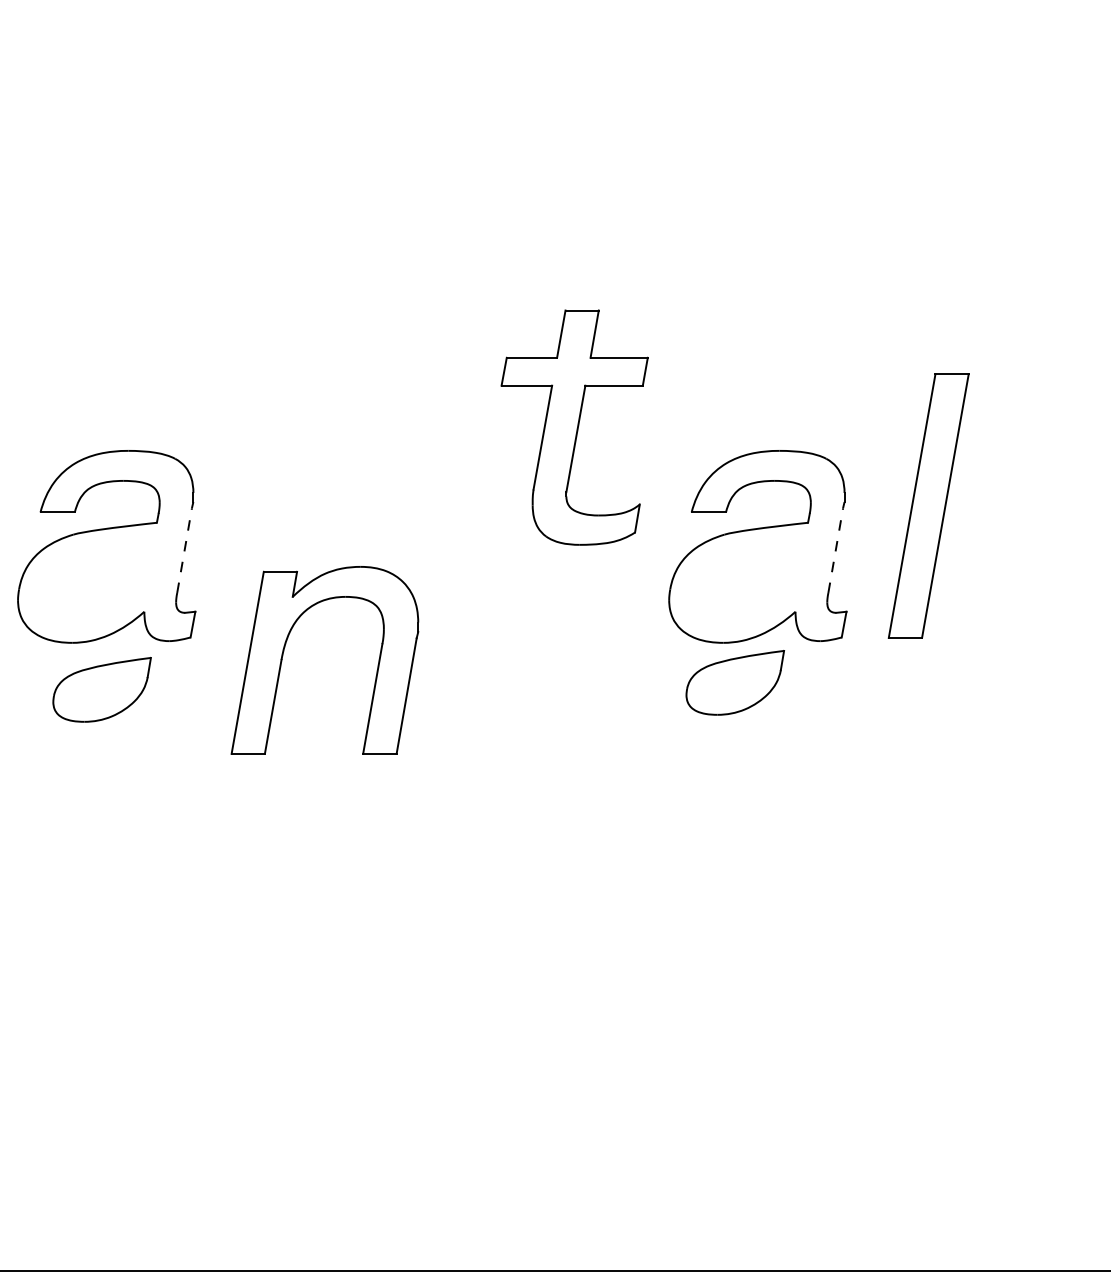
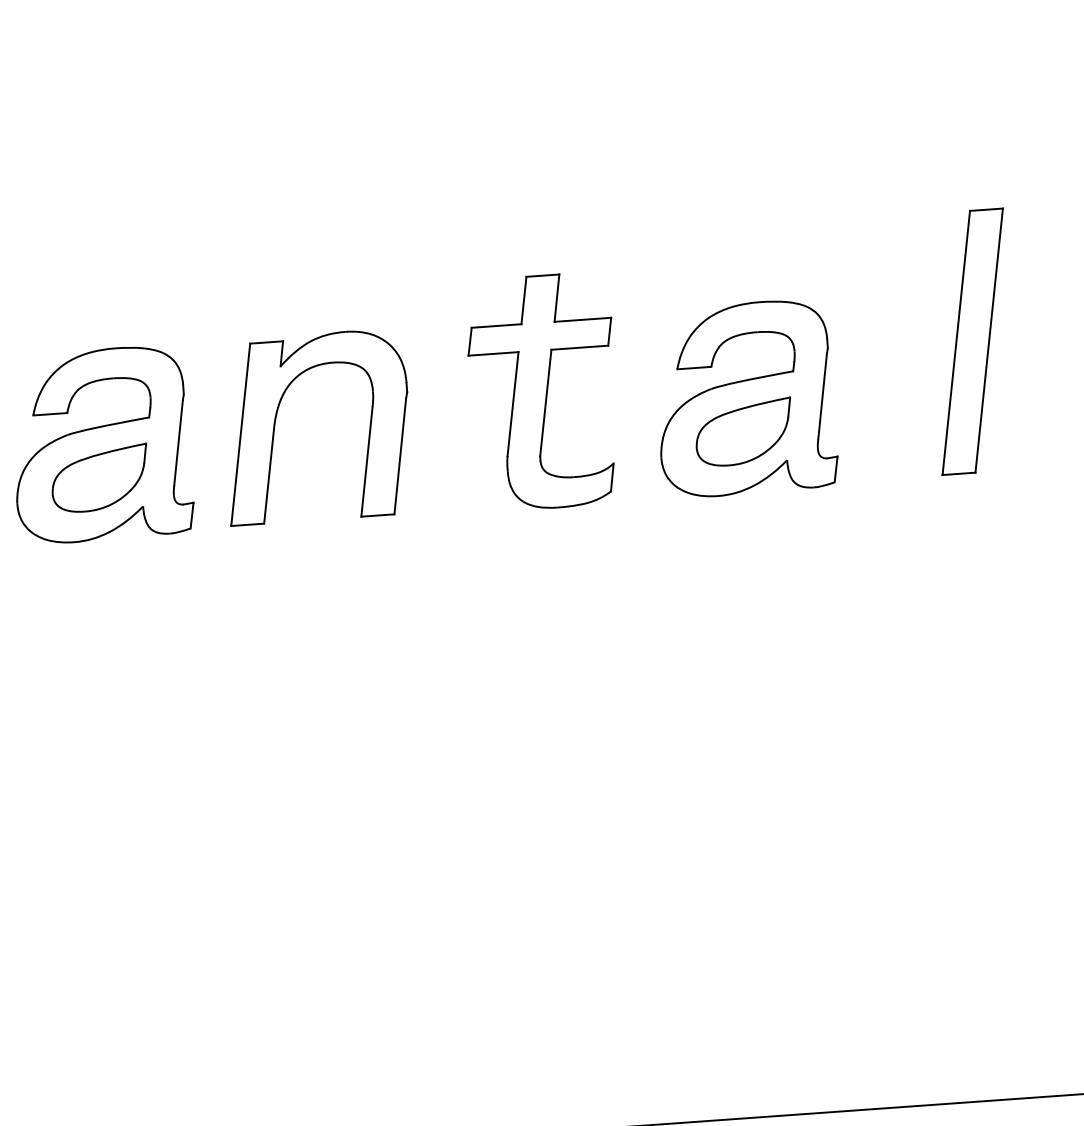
part: (574, 427) -> (543, 391), moved
part: (928, 505) -> (972, 341), moved
line: (184, 550) -> (178, 442), dashed -> solid
line: (835, 550) -> (822, 396), dashed -> solid
part: (284, 651) -> (276, 420), moved
part: (735, 682) -> (744, 432), moved
part: (101, 689) -> (99, 478), moved

